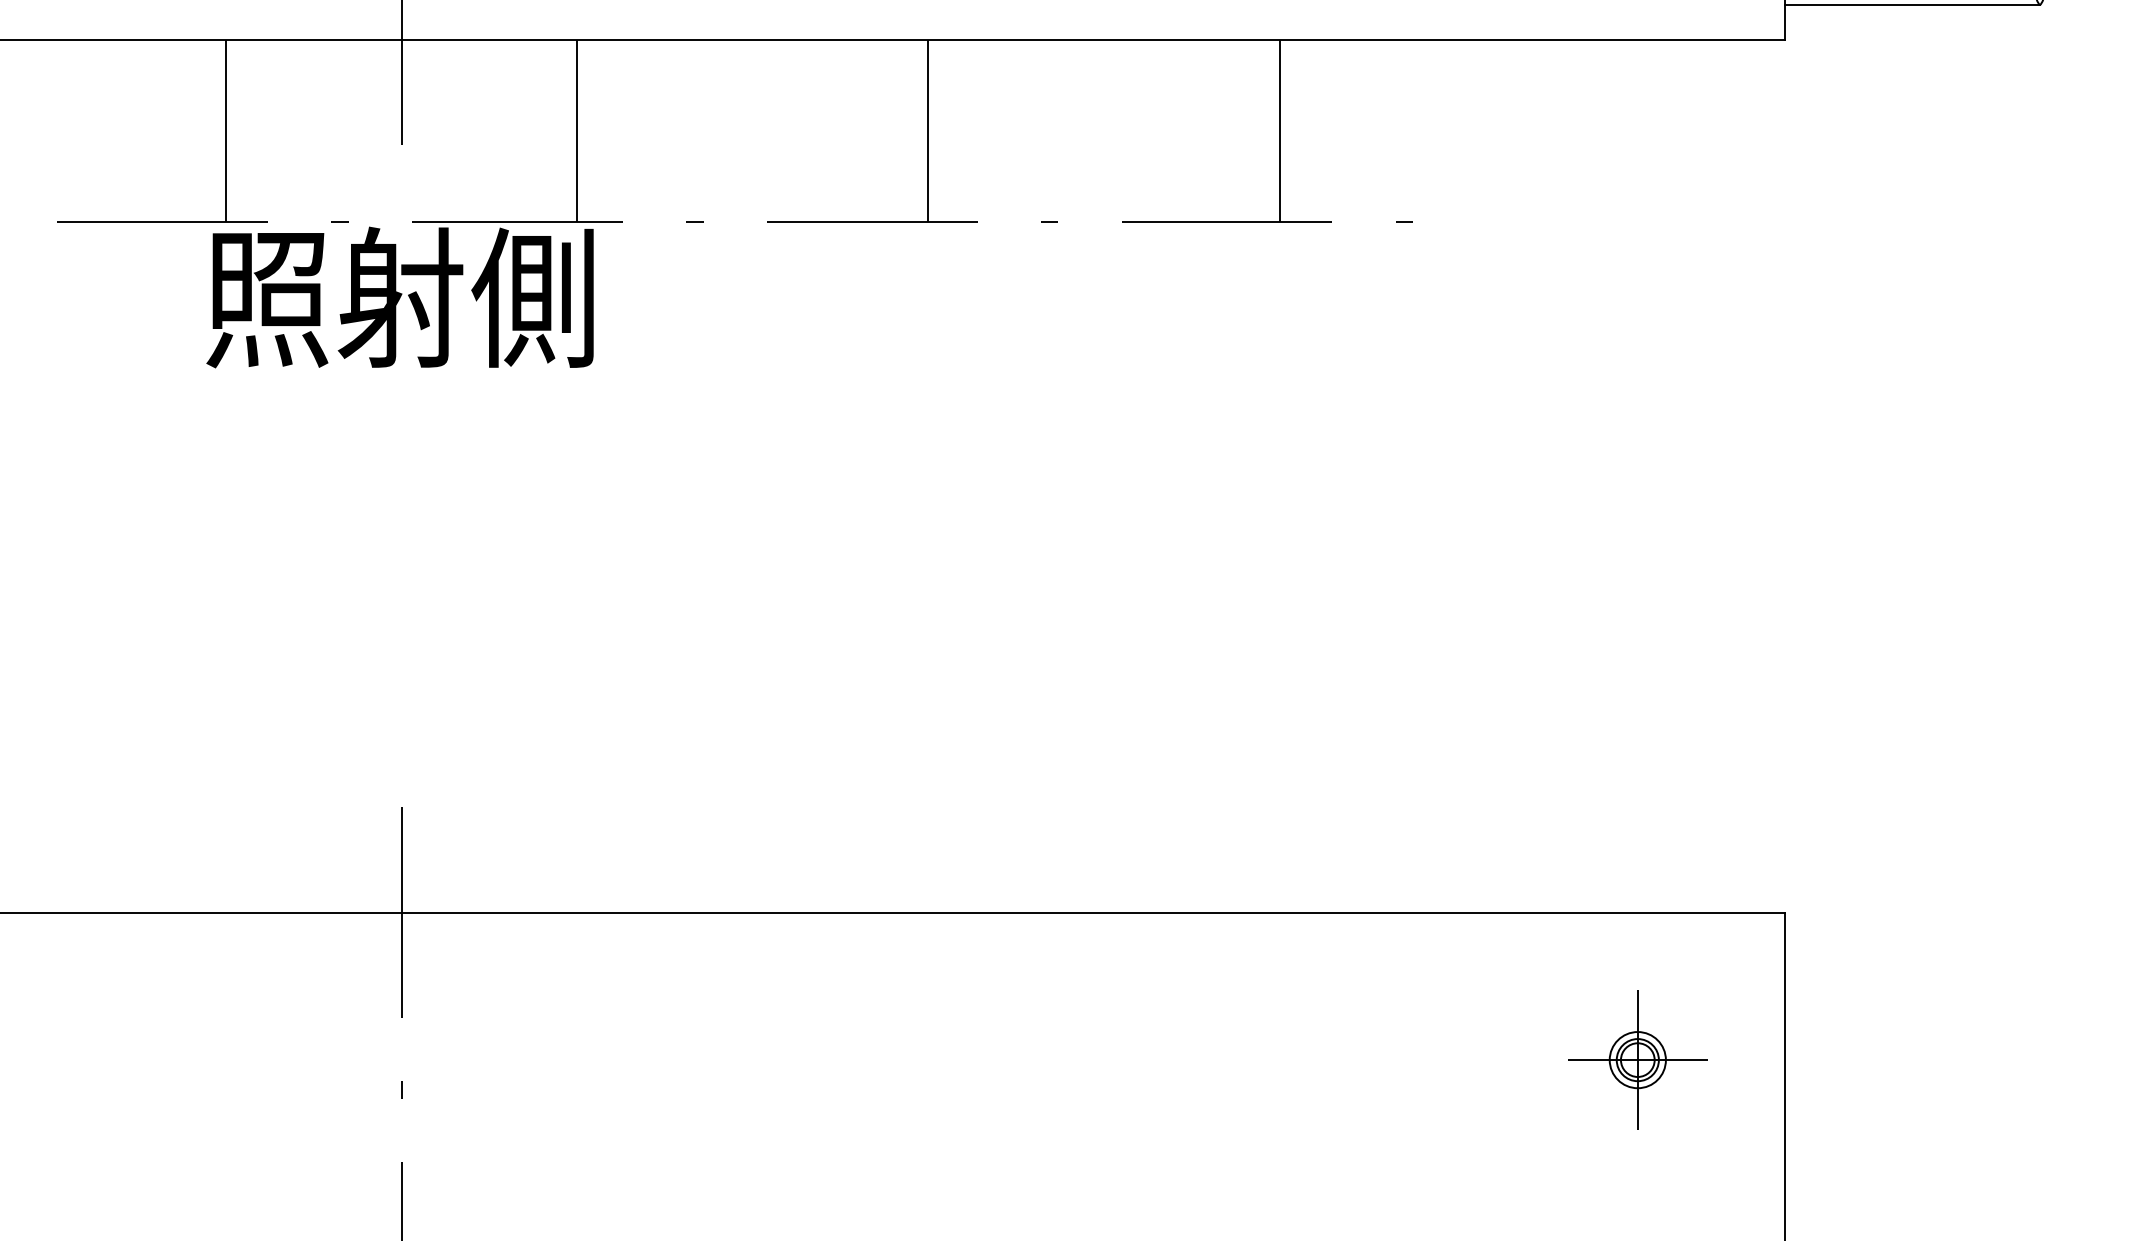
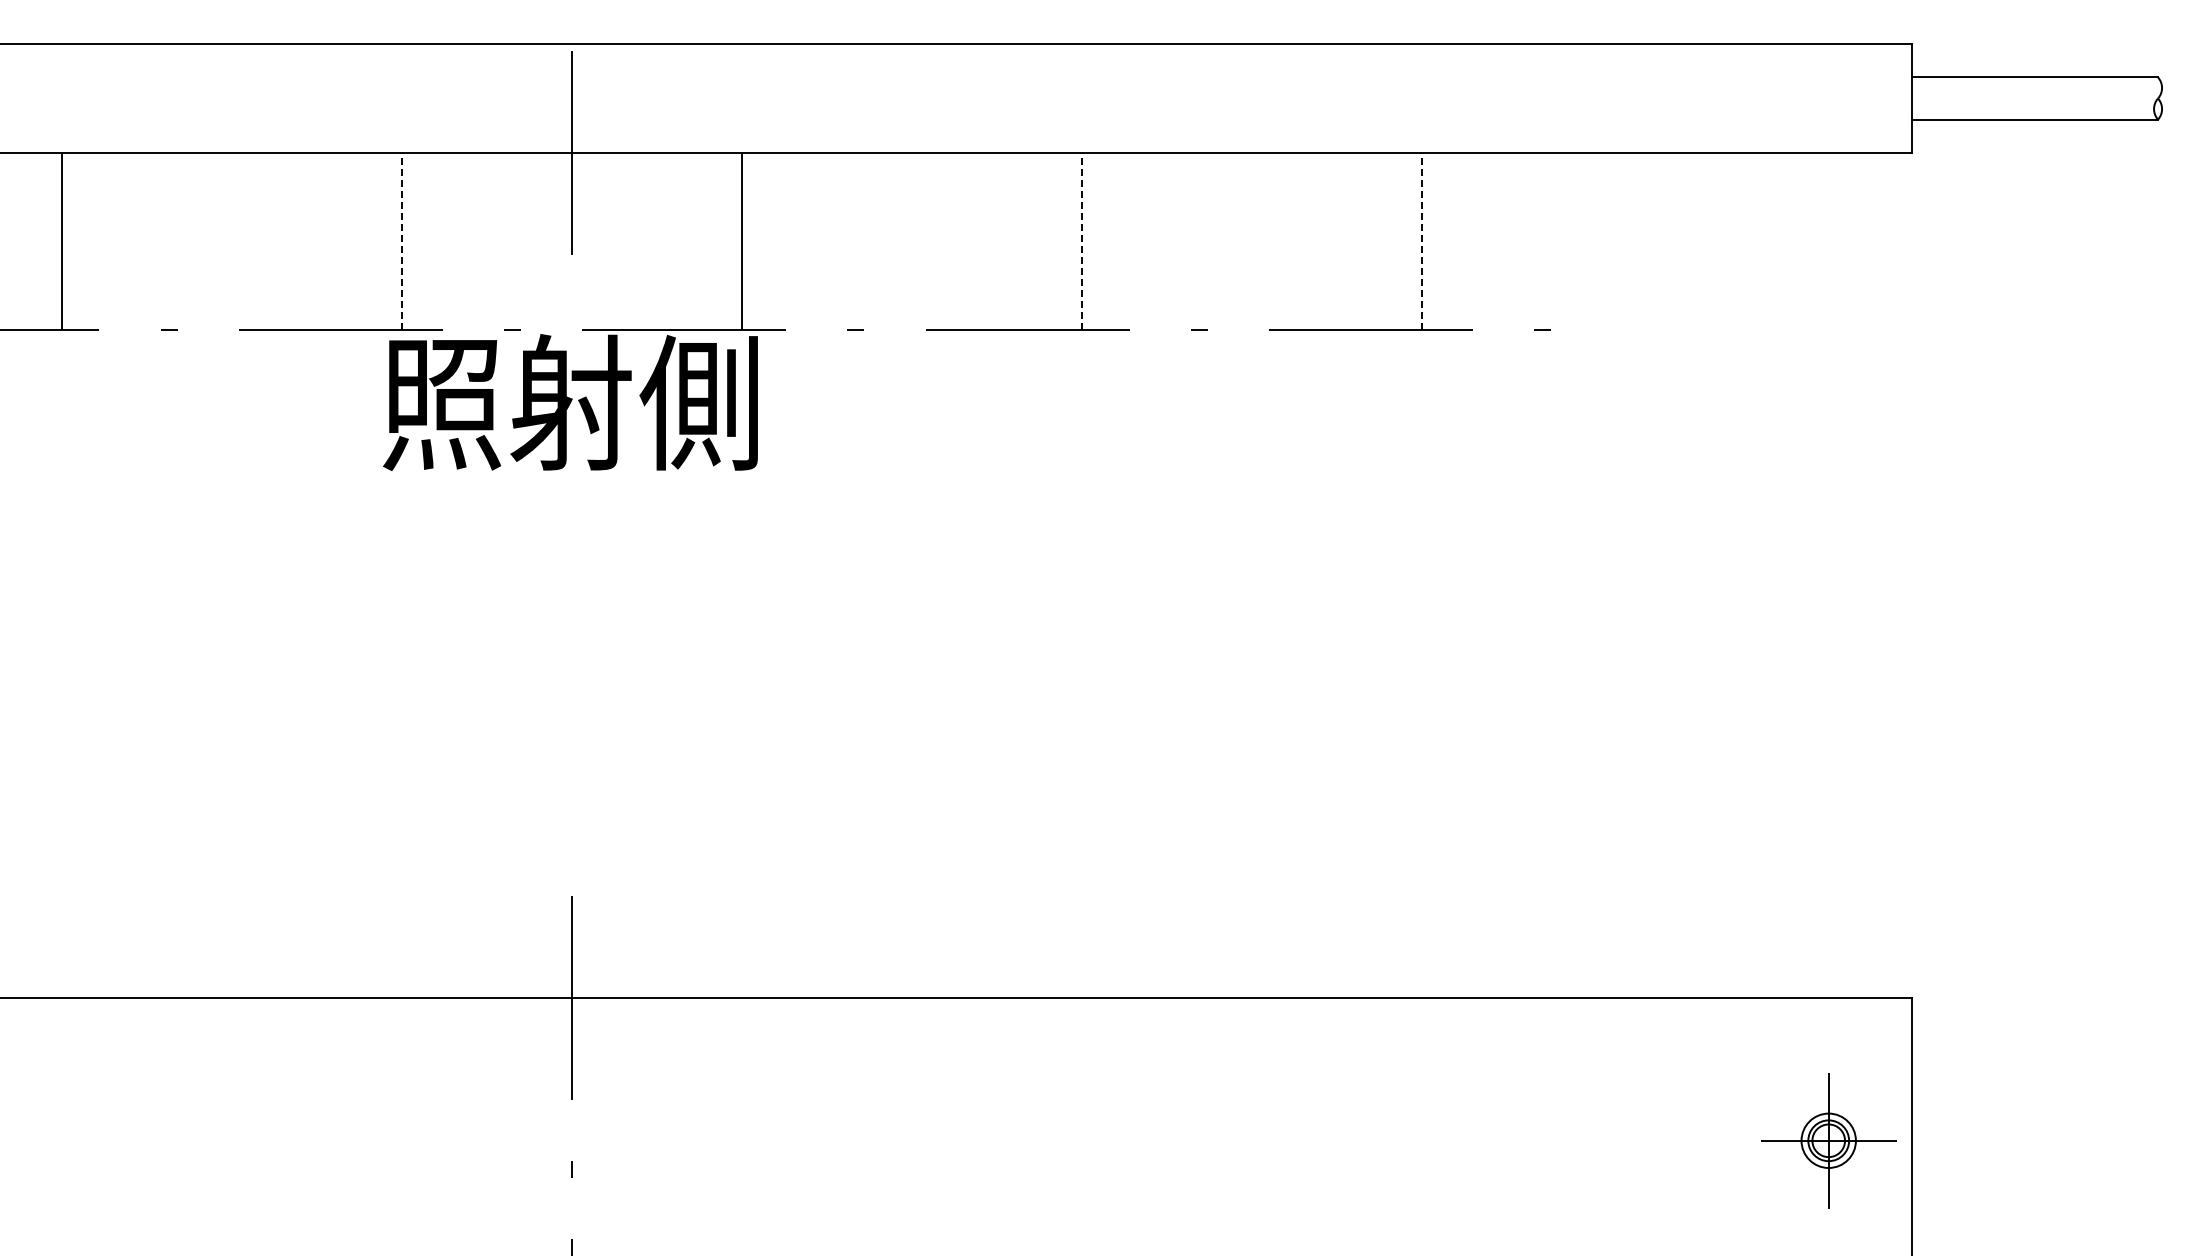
line: (225, 130) -> (401, 240), solid -> dashed
line: (927, 130) -> (1081, 240), solid -> dashed
line: (1279, 130) -> (1421, 240), solid -> dashed
part: (1637, 1059) -> (1828, 1140), moved

